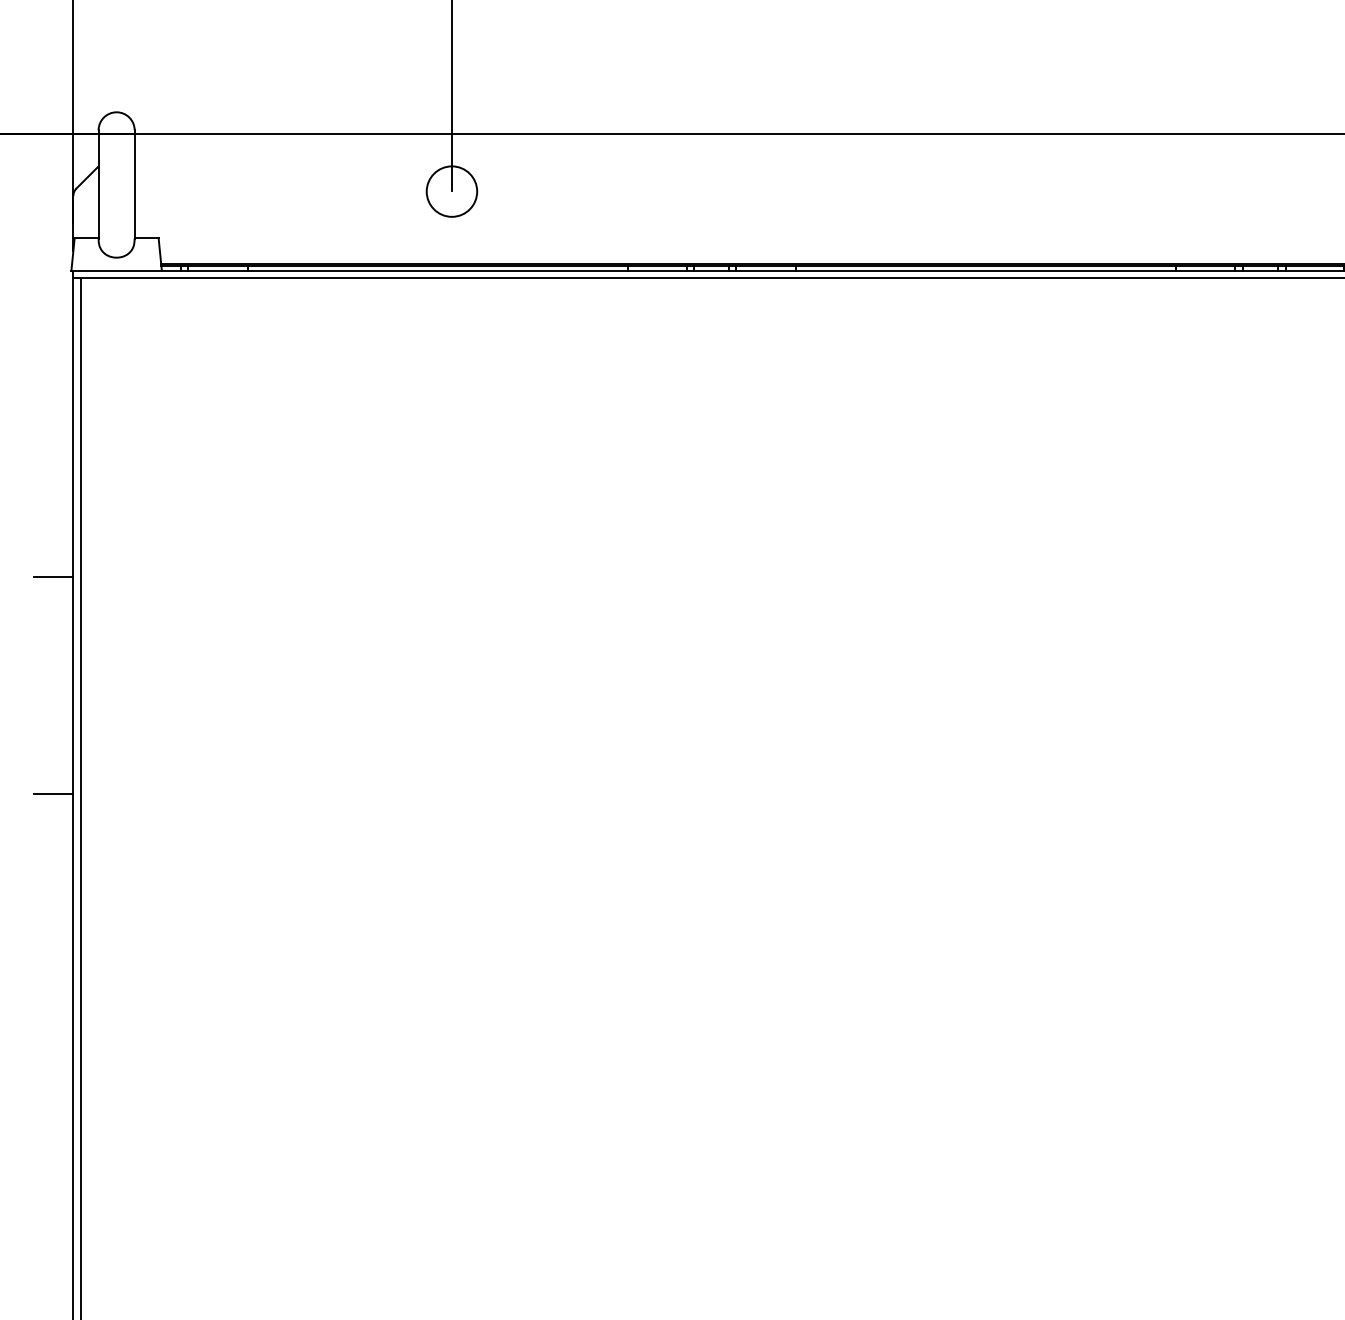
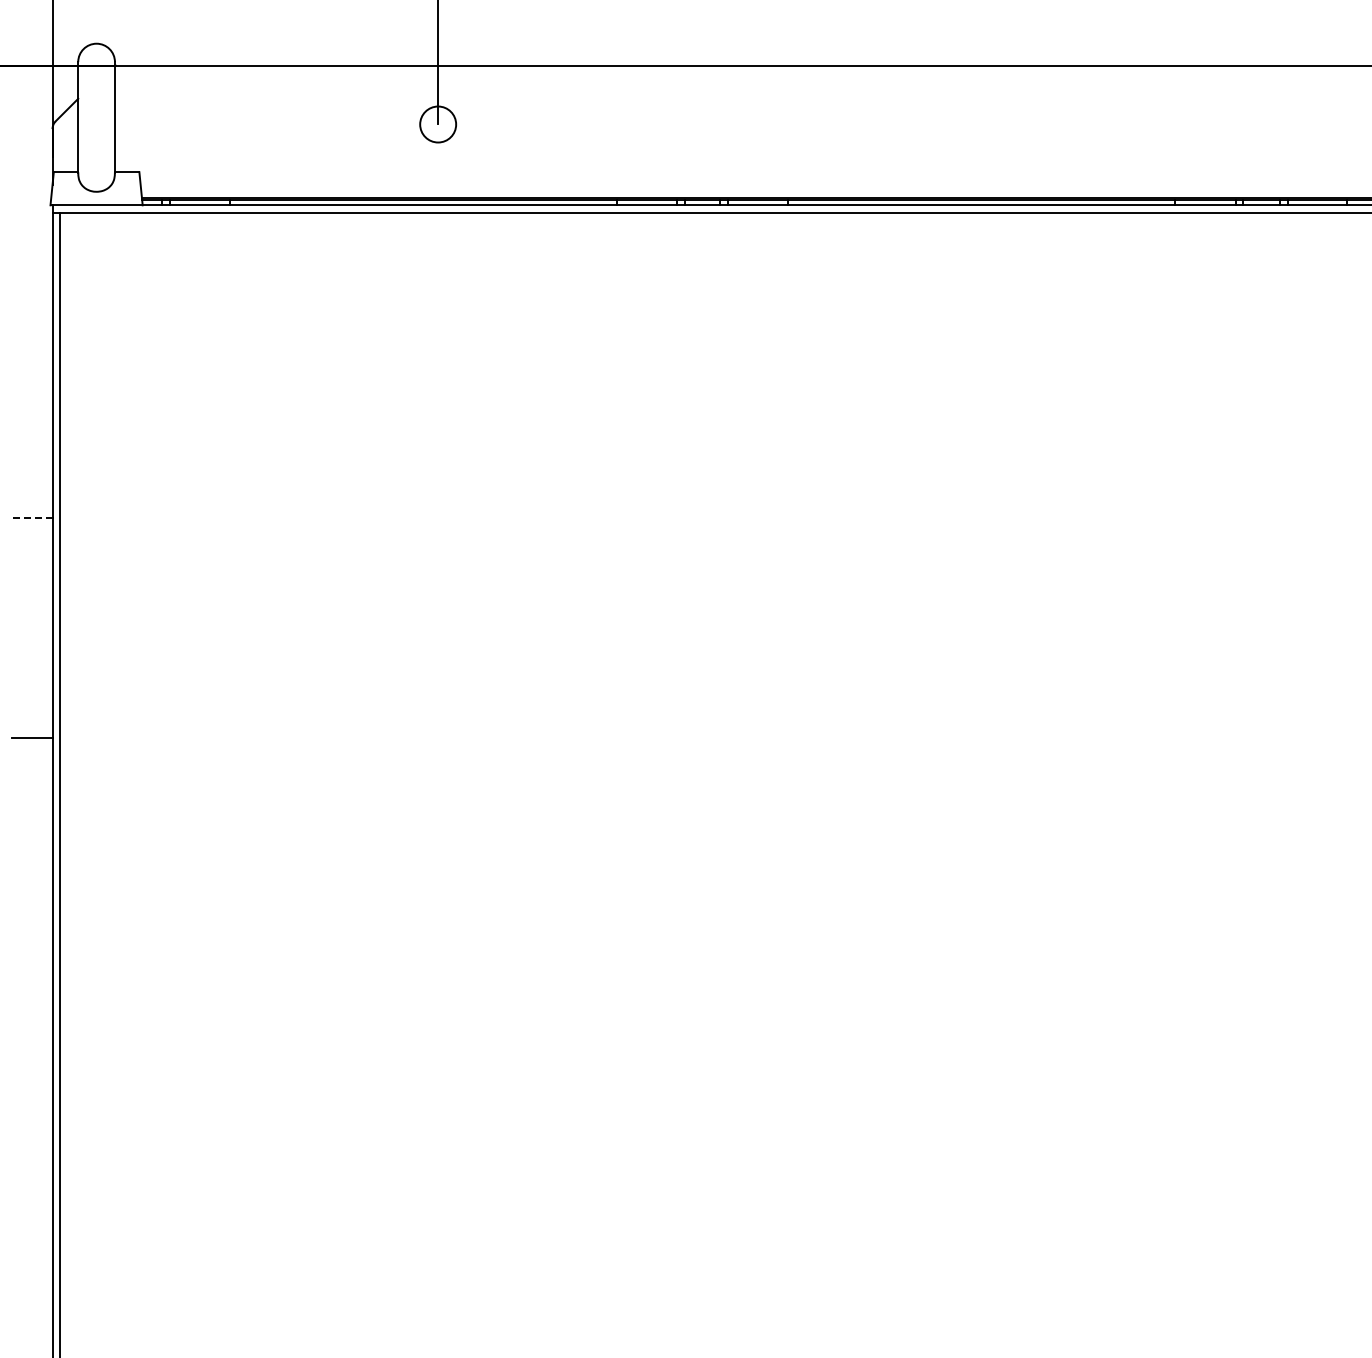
circle: (451, 191) -> (437, 124), size x0.7
line: (52, 577) -> (31, 517), solid -> dashed

